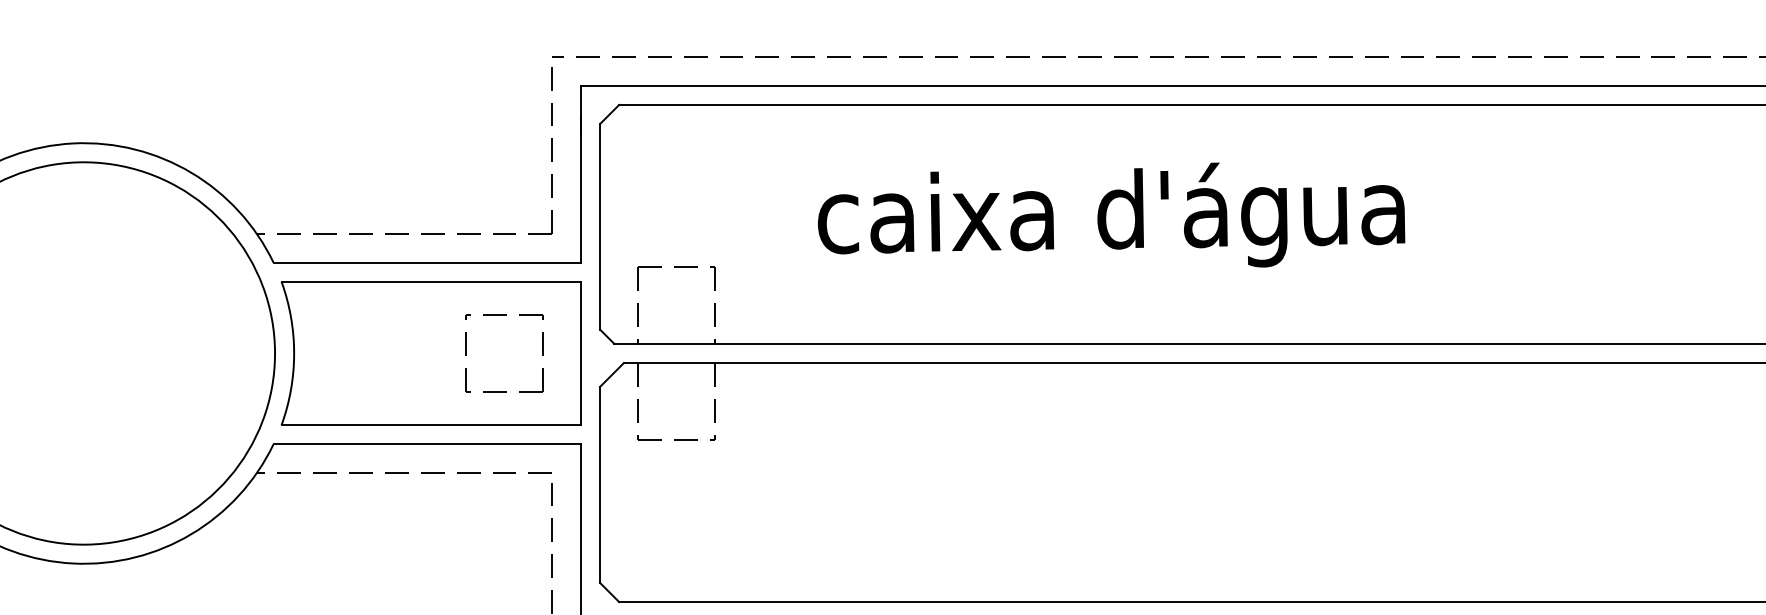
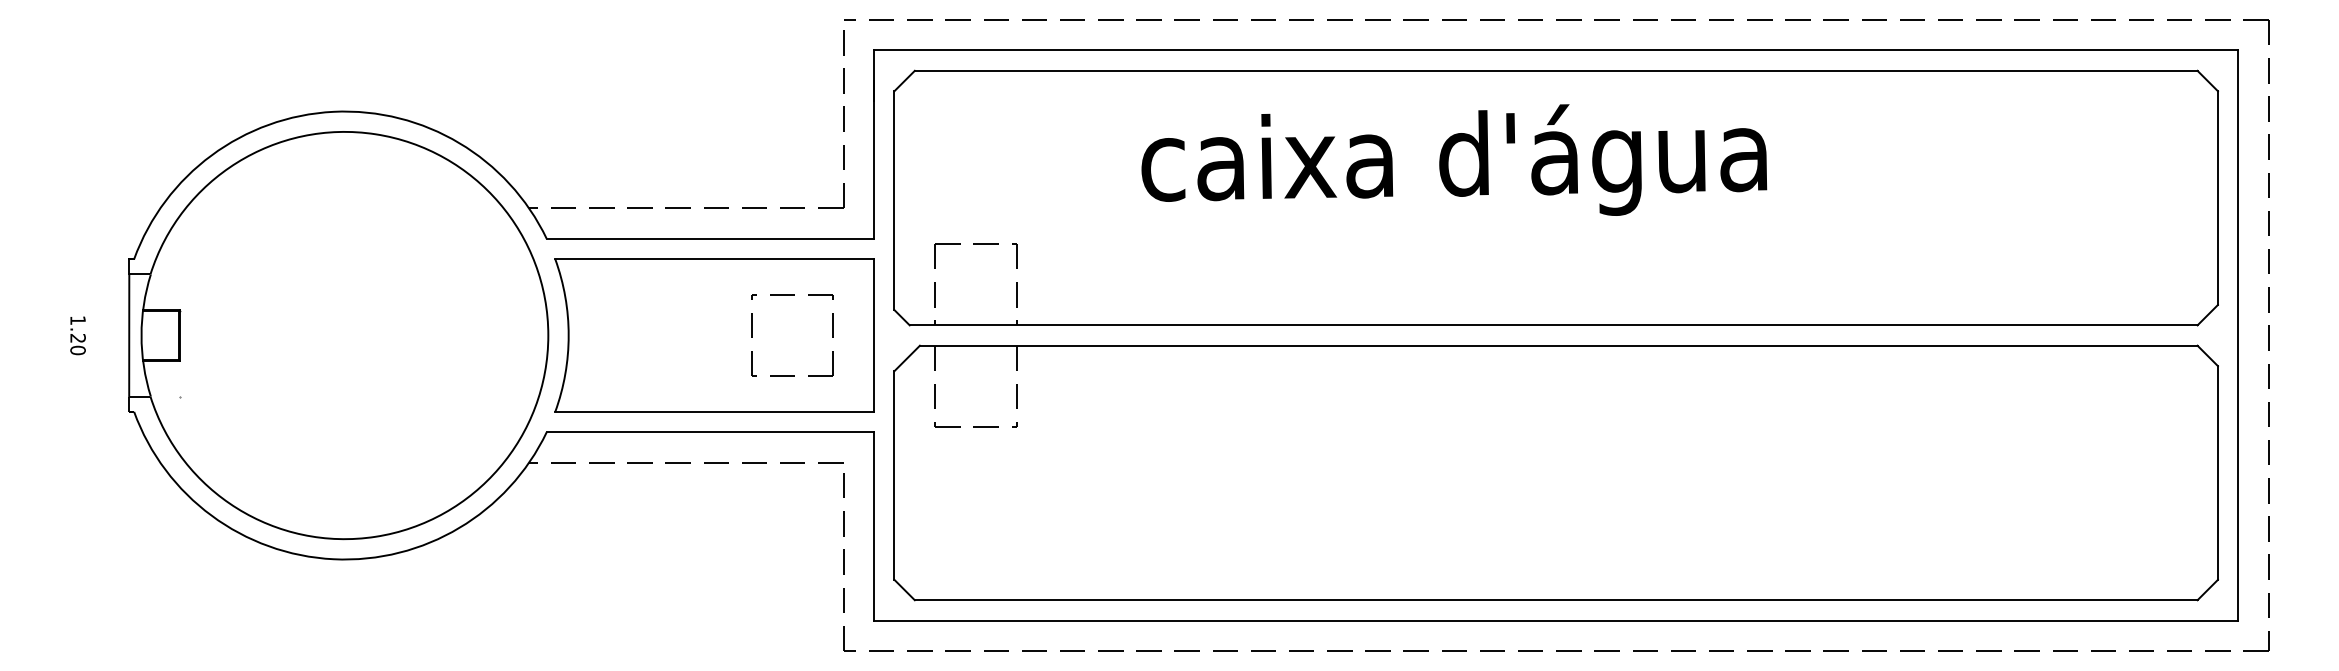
text: (1111, 214) -> (1454, 159), moved

